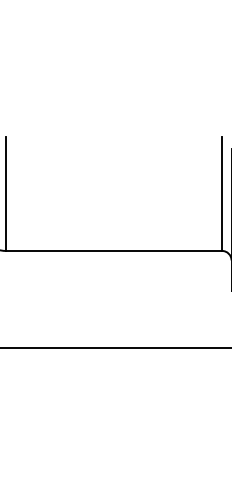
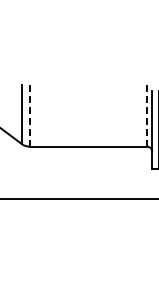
line: (5, 193) -> (29, 115), solid -> dashed
line: (222, 193) -> (147, 115), solid -> dashed

